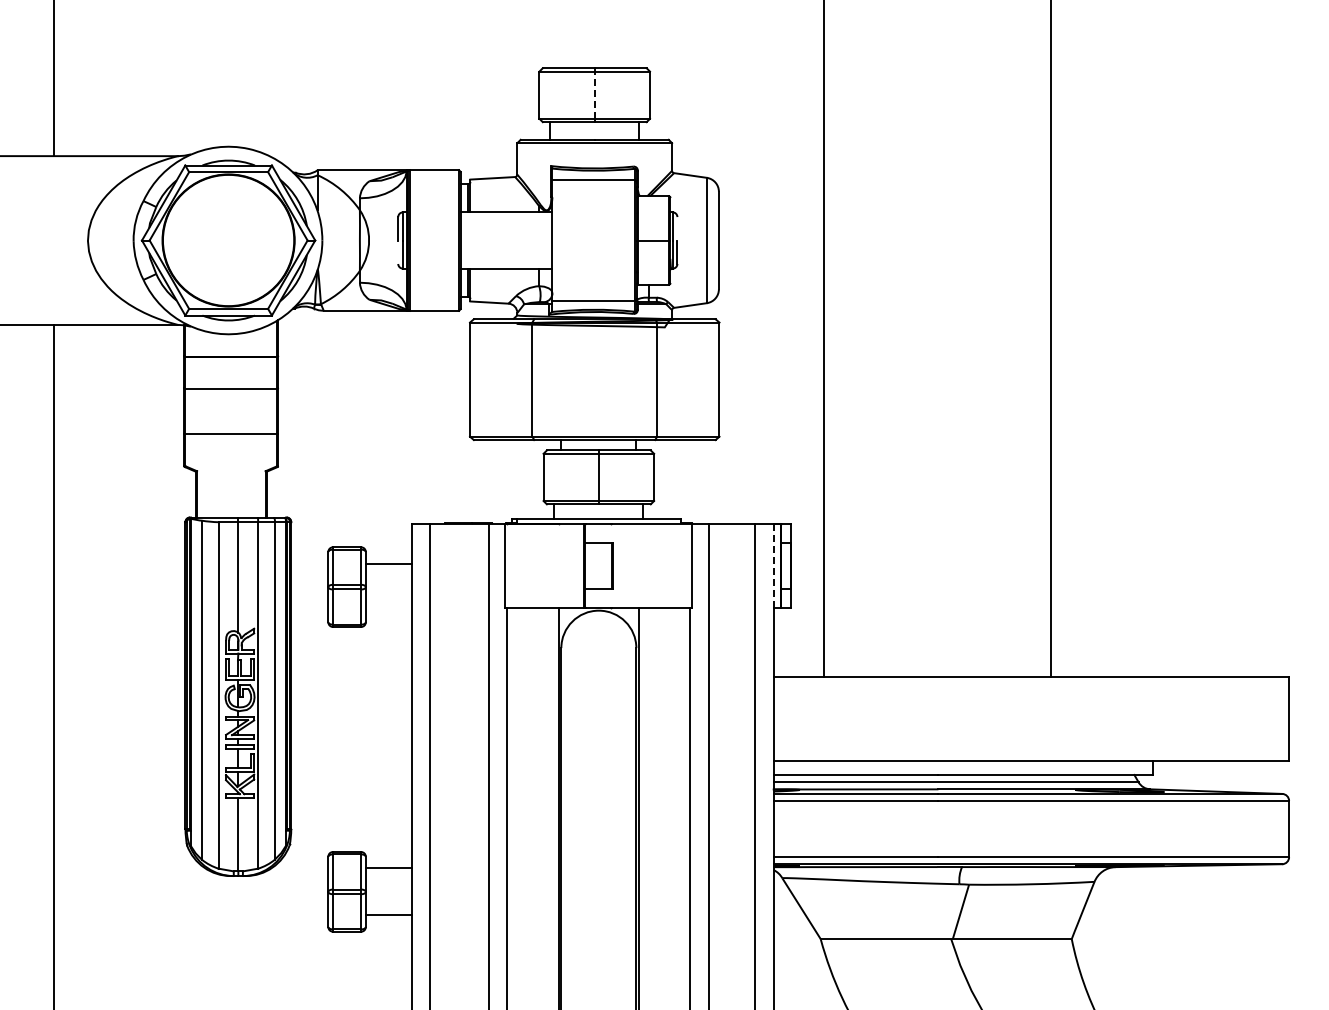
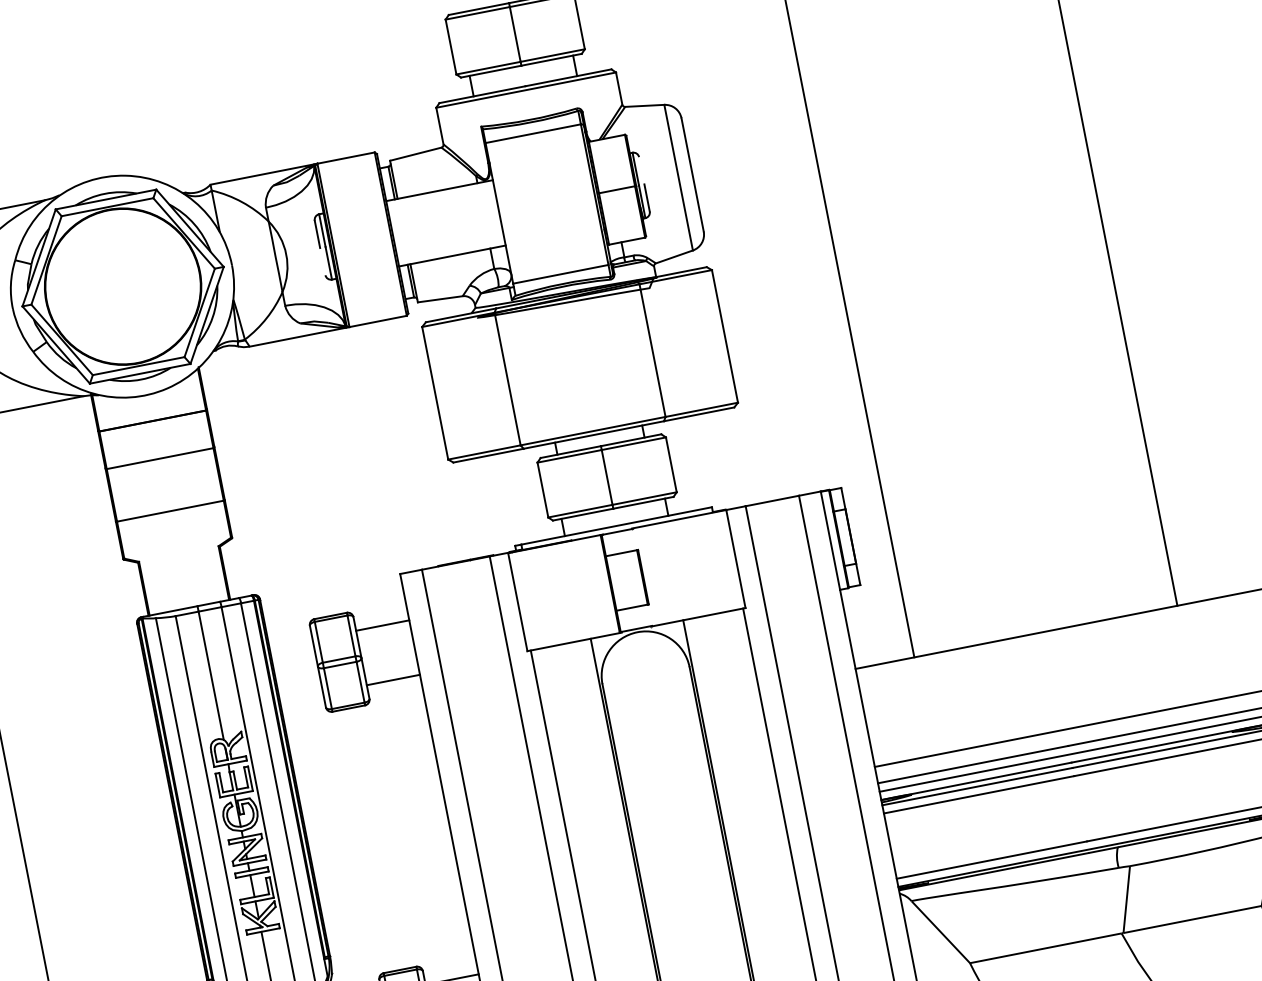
line: (594, 95) -> (515, 34), dashed -> solid
line: (773, 566) -> (830, 541), dashed -> solid
line: (388, 610) -> (393, 679), added

